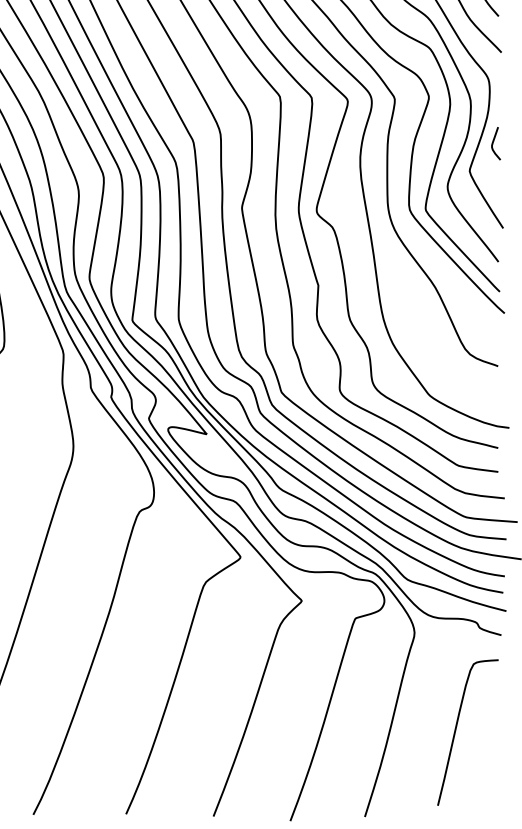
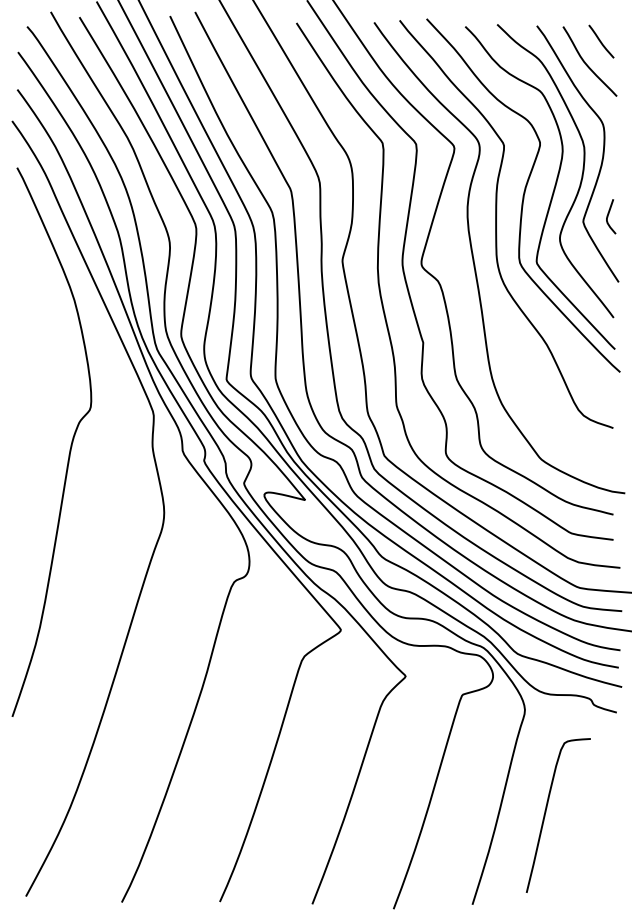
curve: (494, 141) -> (609, 214), moved
curve: (456, 729) -> (546, 812), moved

